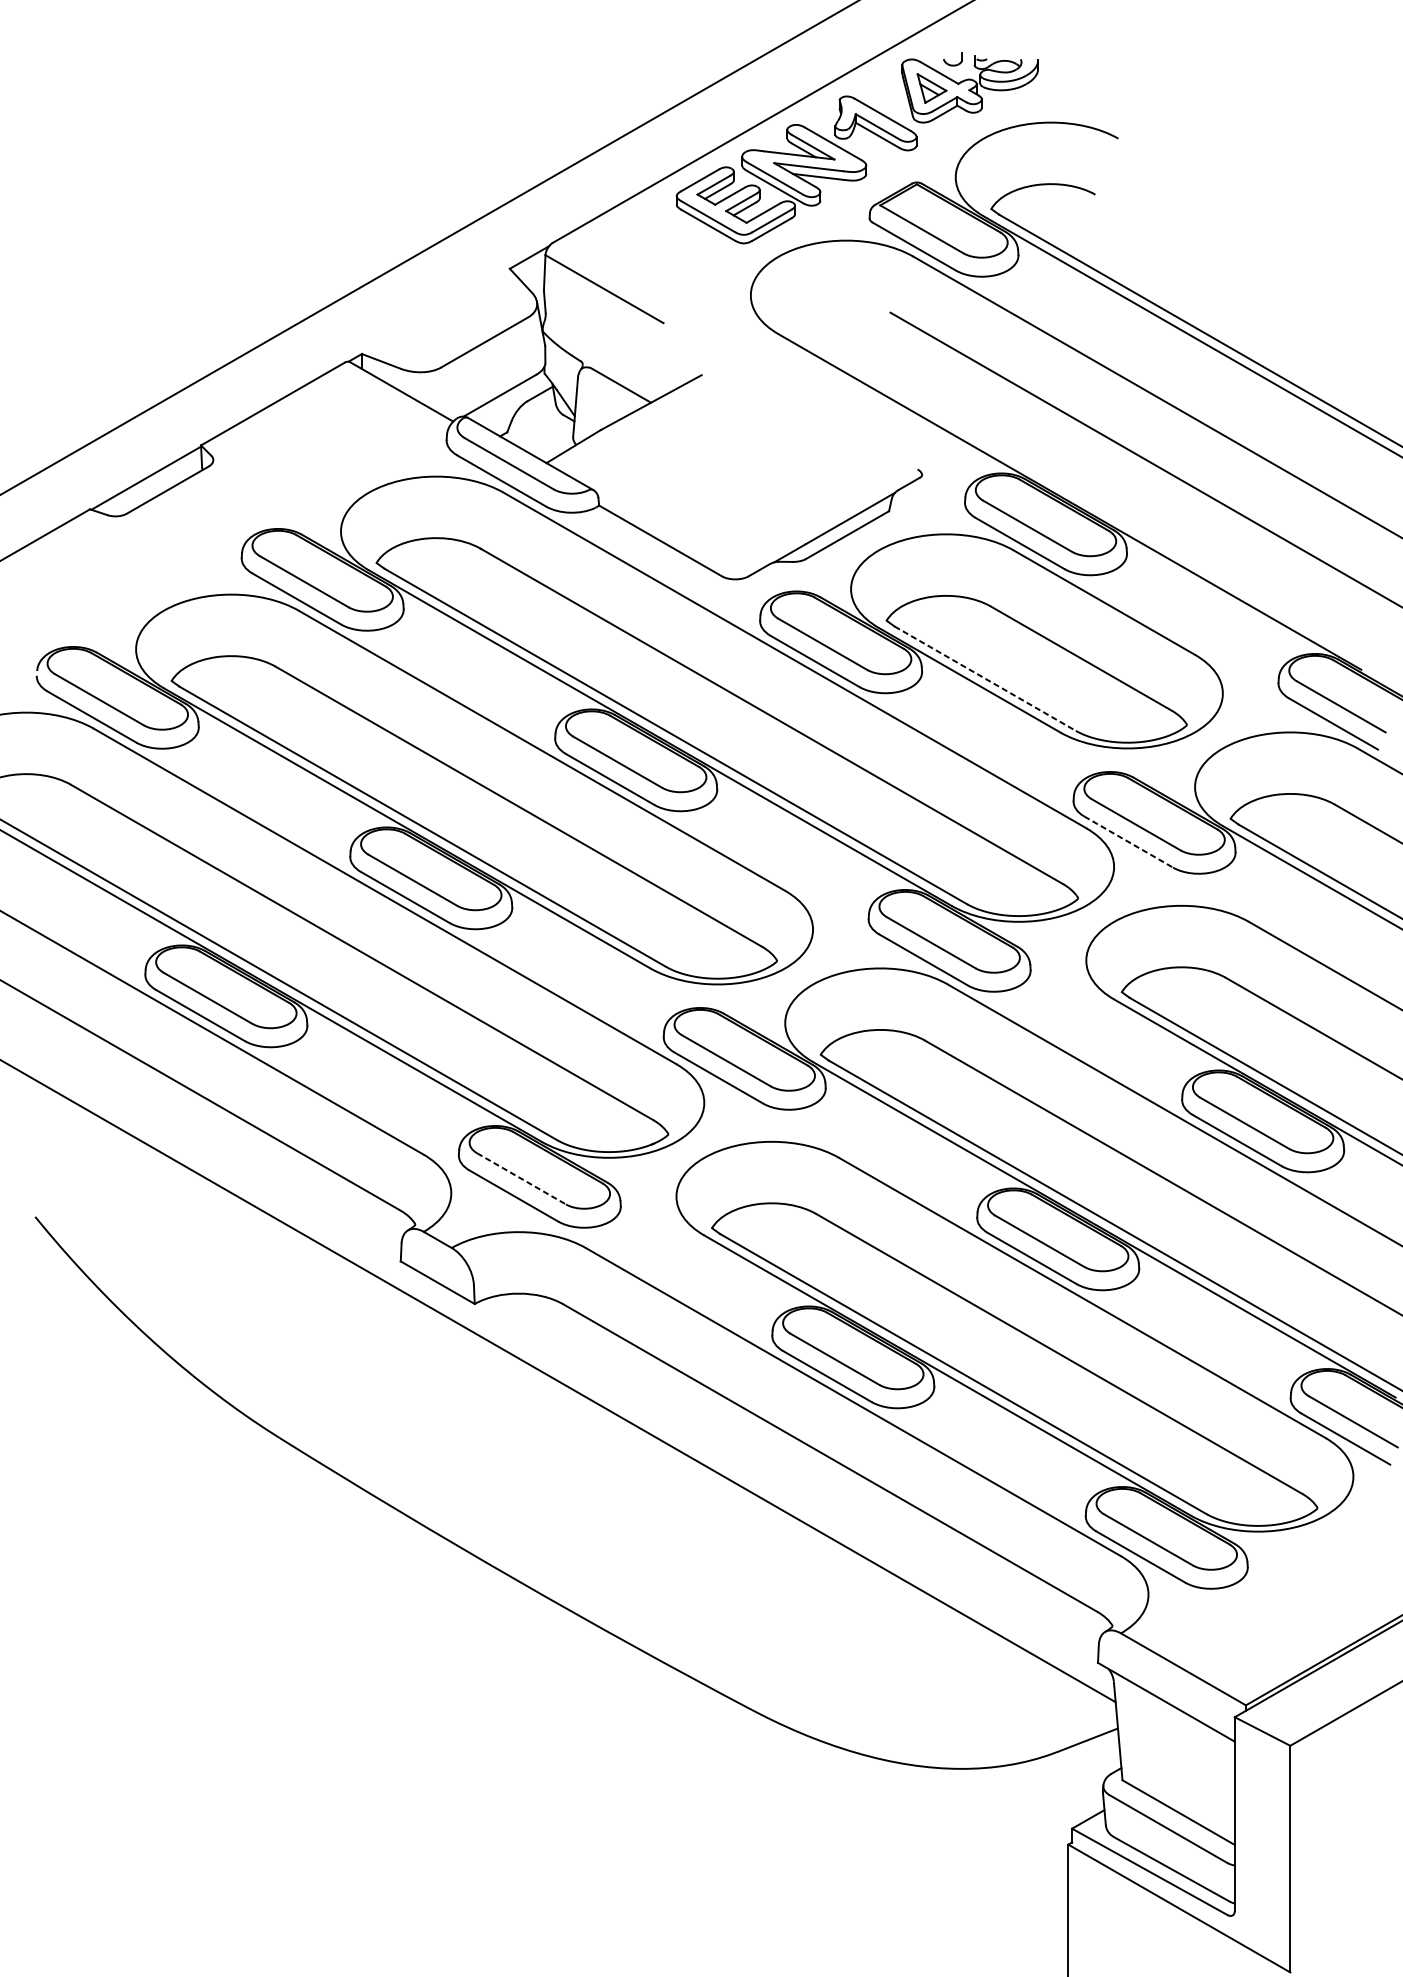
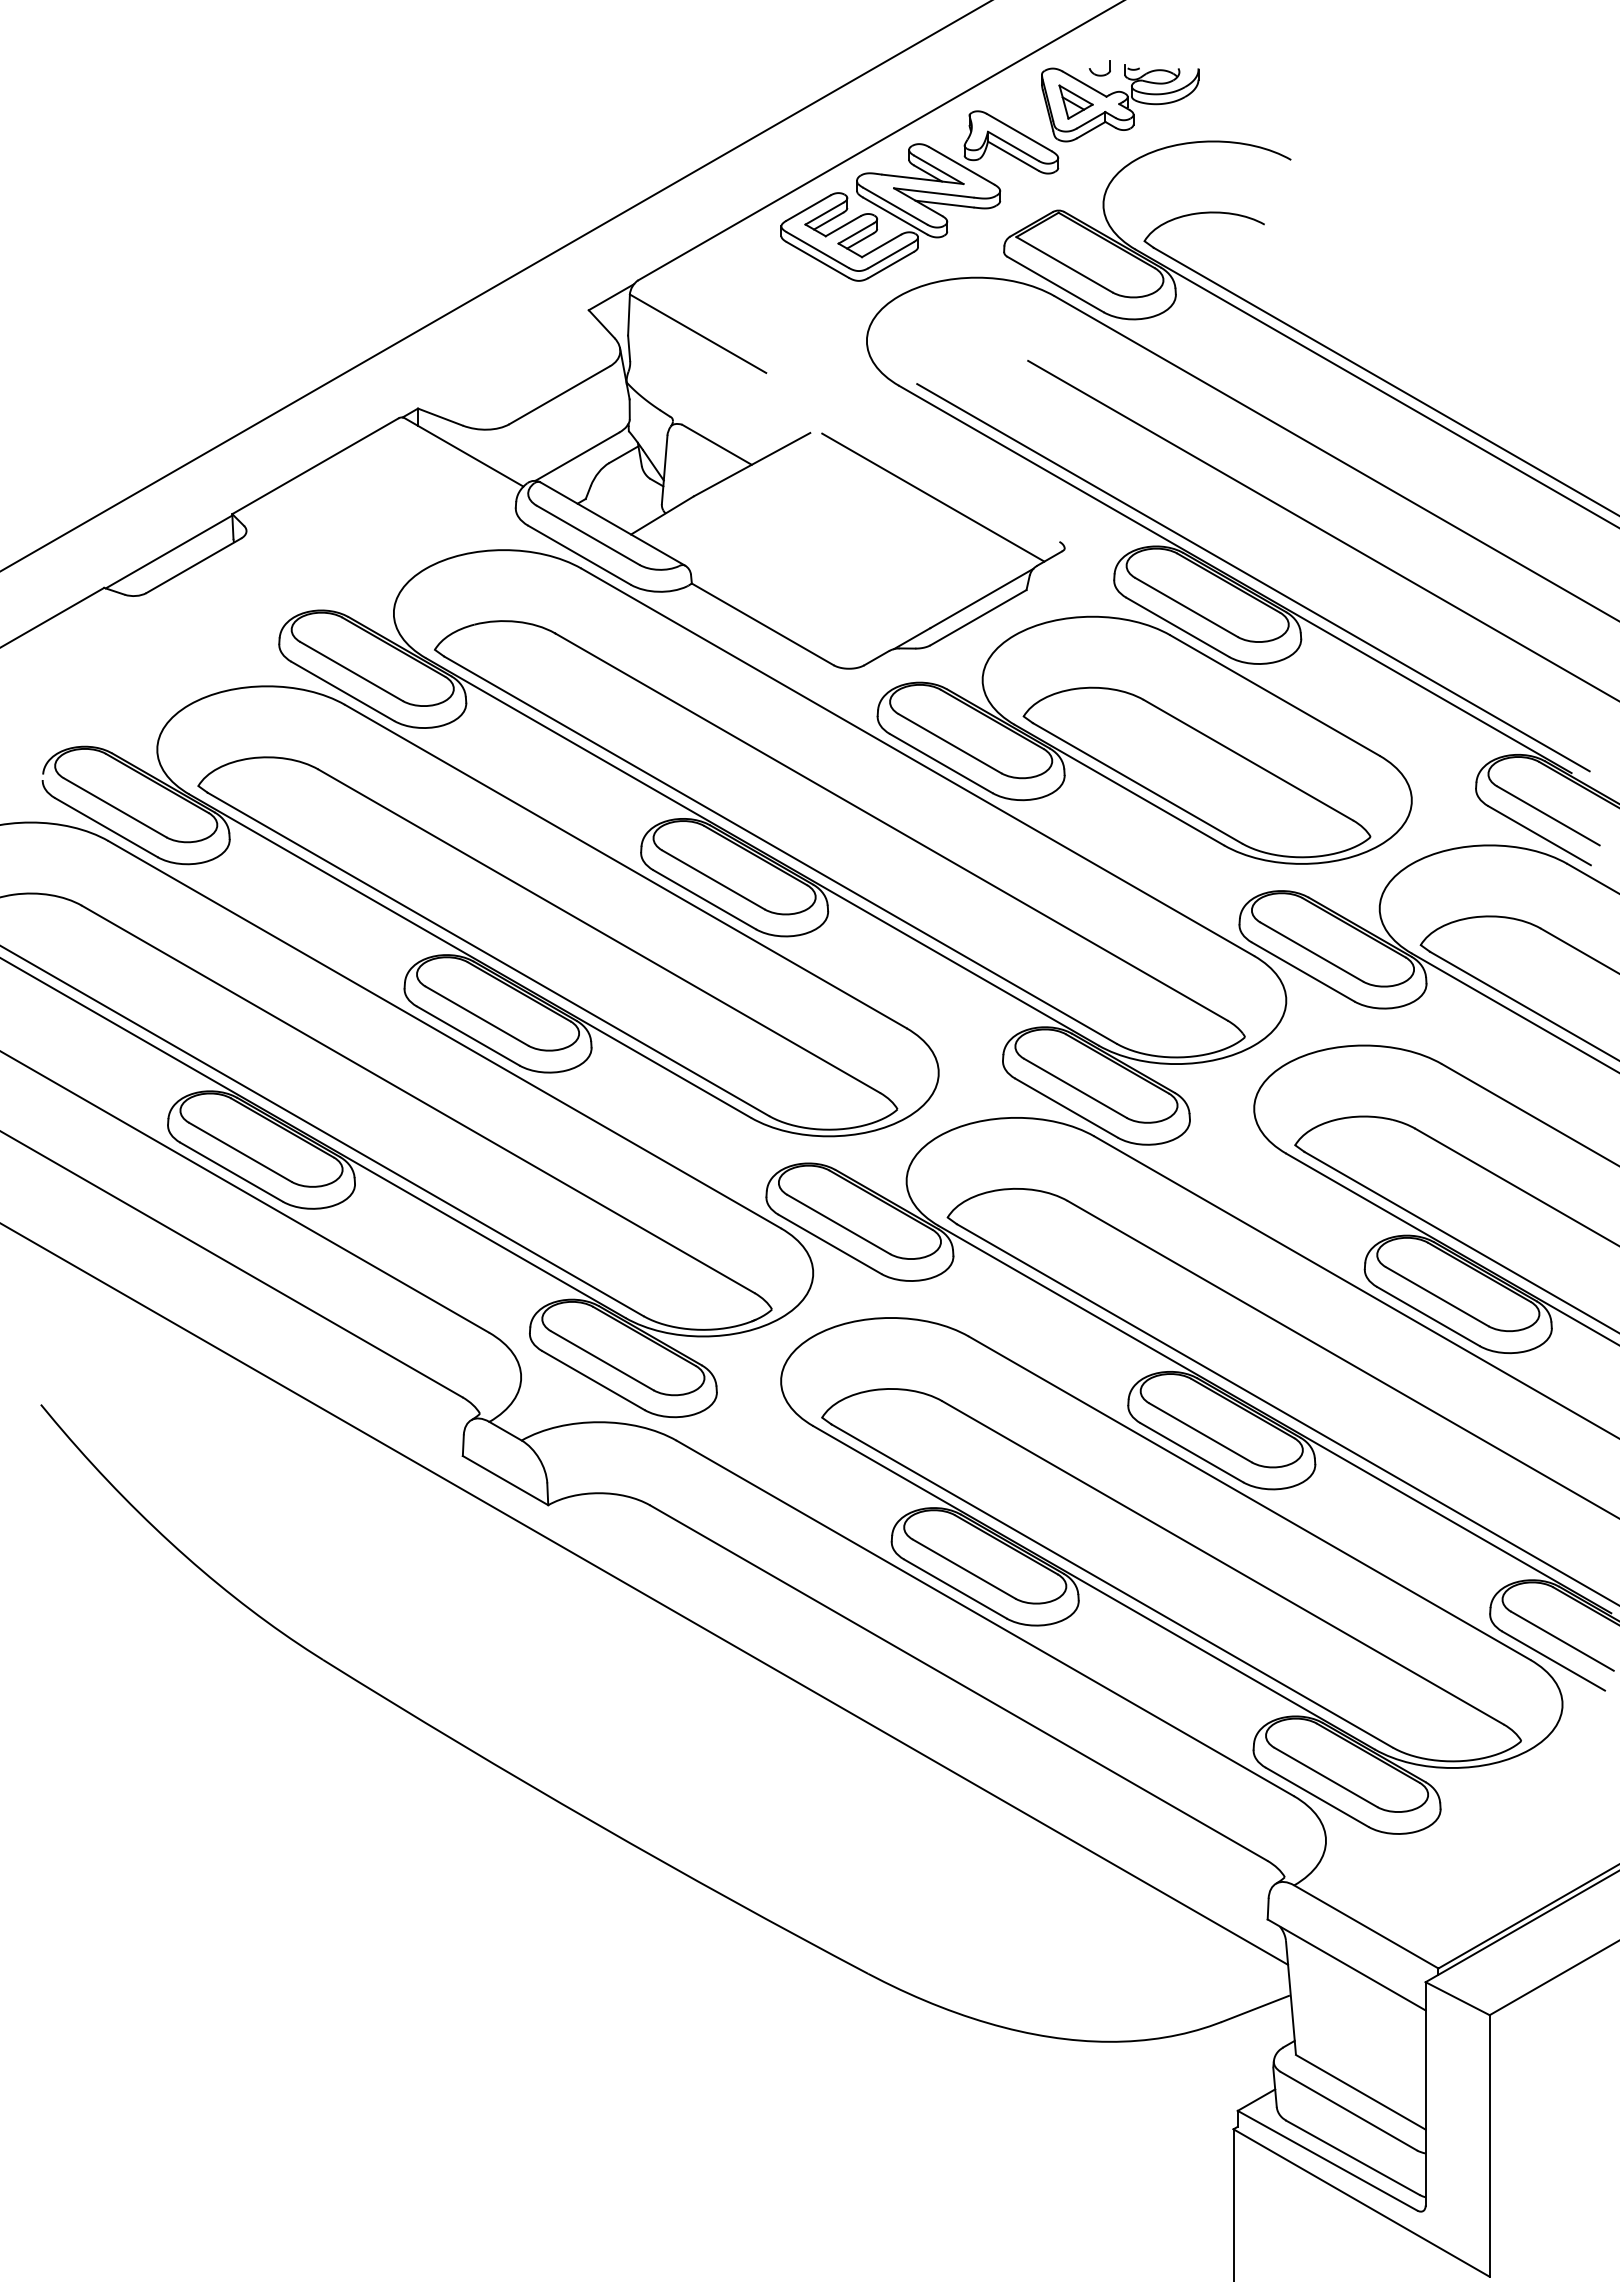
line: (808, 431) -> (933, 497), added
line: (1085, 500) -> (1253, 577), added
line: (985, 678) -> (1137, 783), dashed -> solid
line: (1129, 842) -> (1303, 972), dashed -> solid
line: (521, 1178) -> (602, 1360), dashed -> solid

